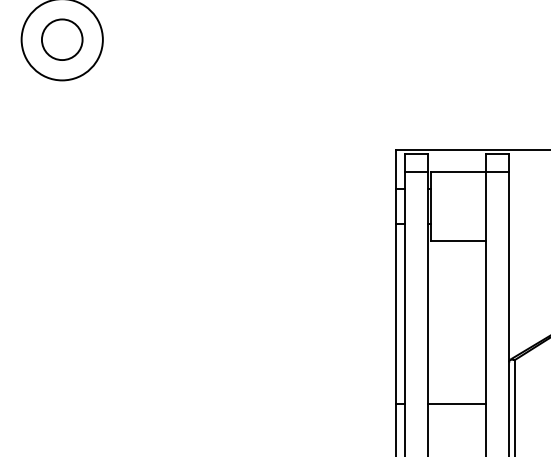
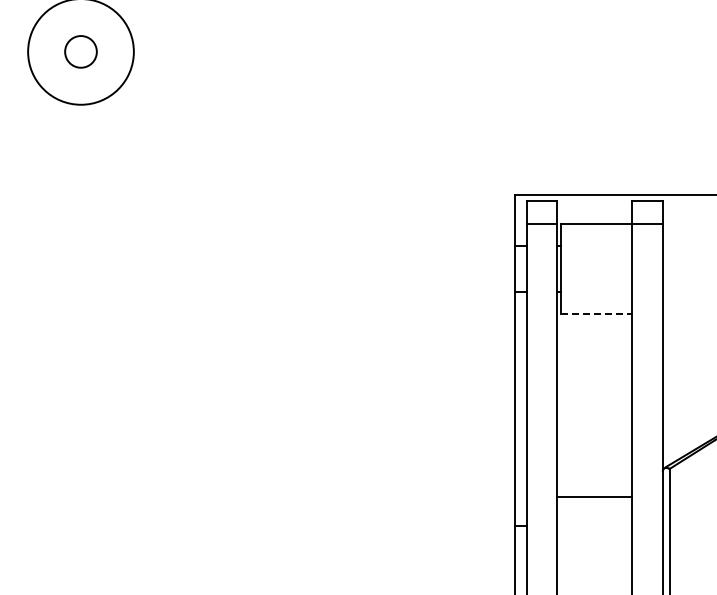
circle: (61, 39) -> (80, 51), size x0.6
line: (458, 241) -> (596, 314), solid -> dashed
line: (456, 403) -> (594, 496), moved

